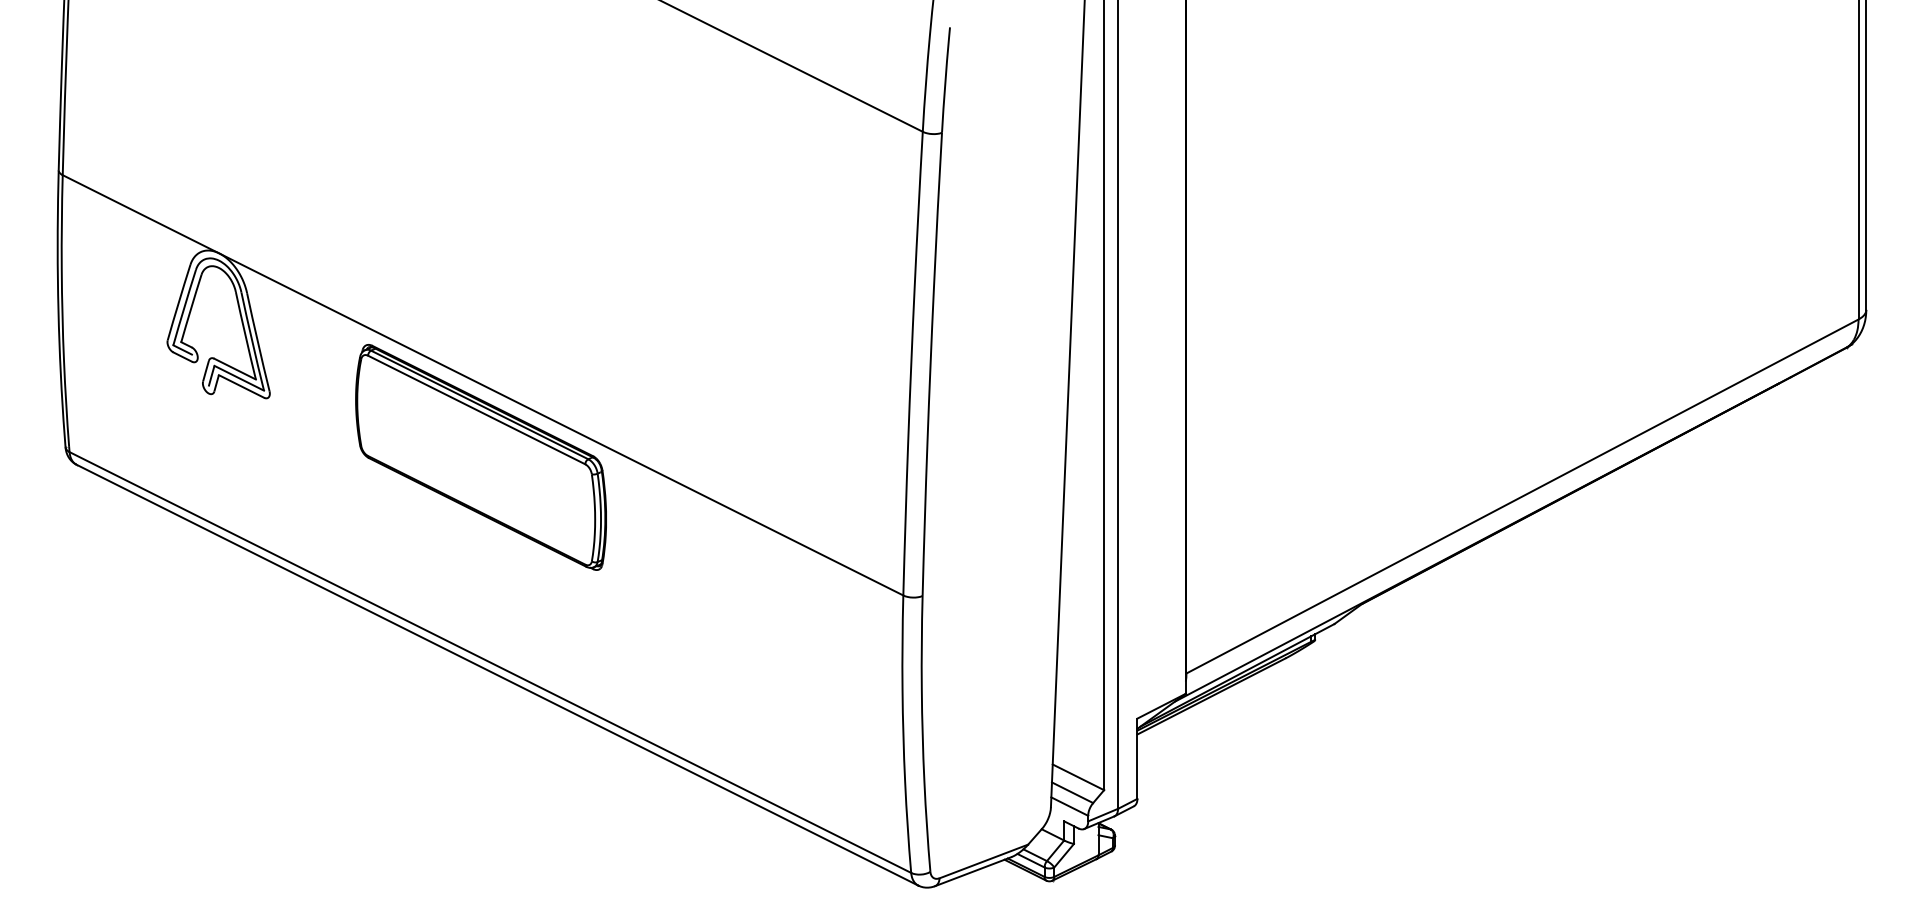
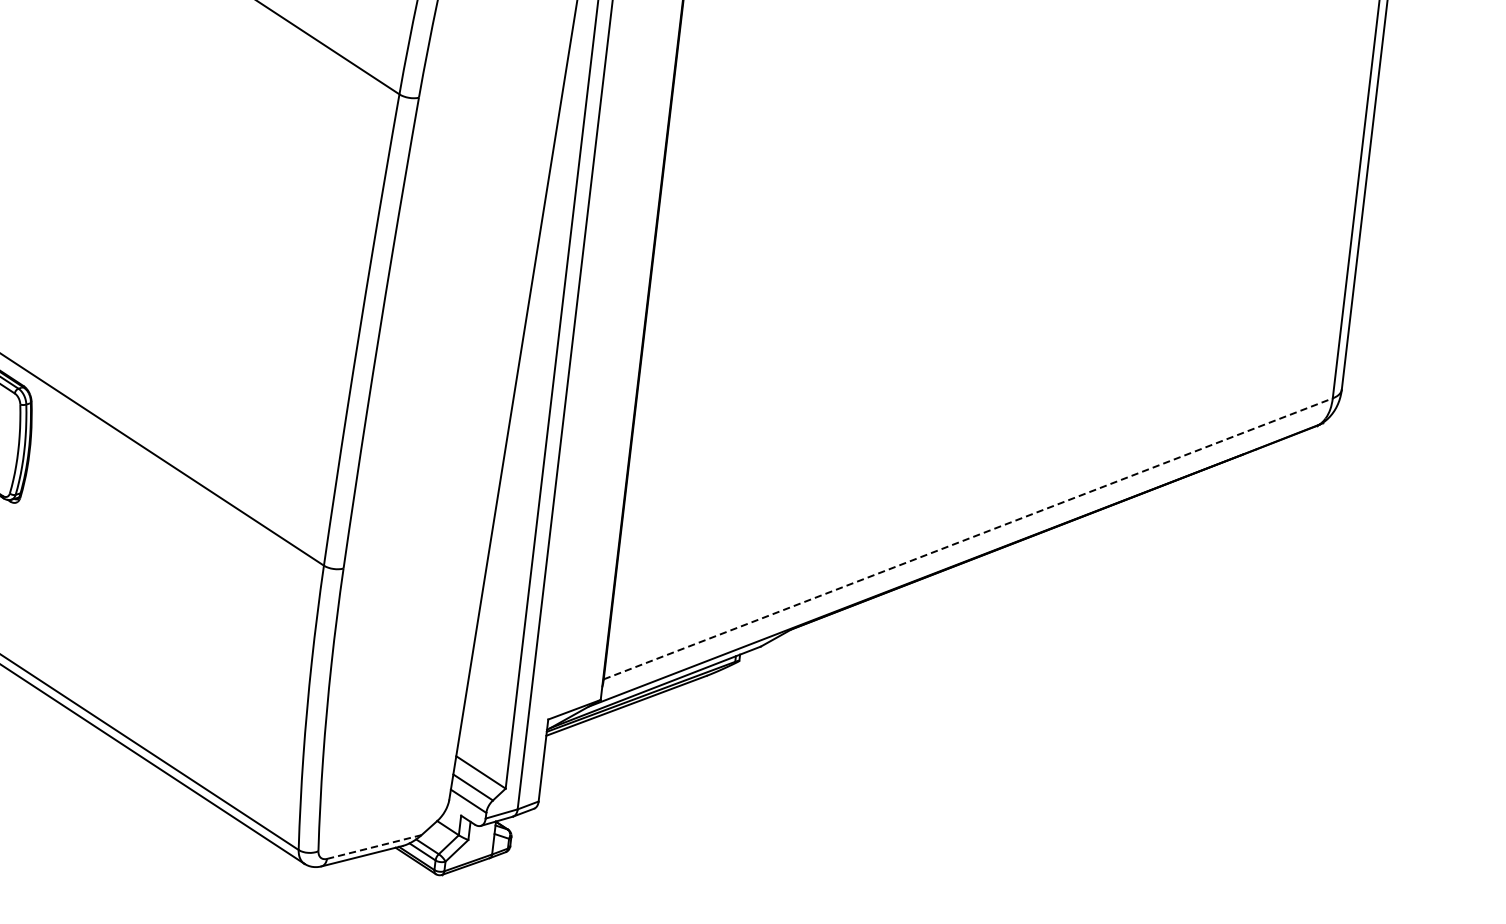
line: (1522, 496) -> (968, 538), solid -> dashed
line: (984, 861) -> (374, 847), solid -> dashed

